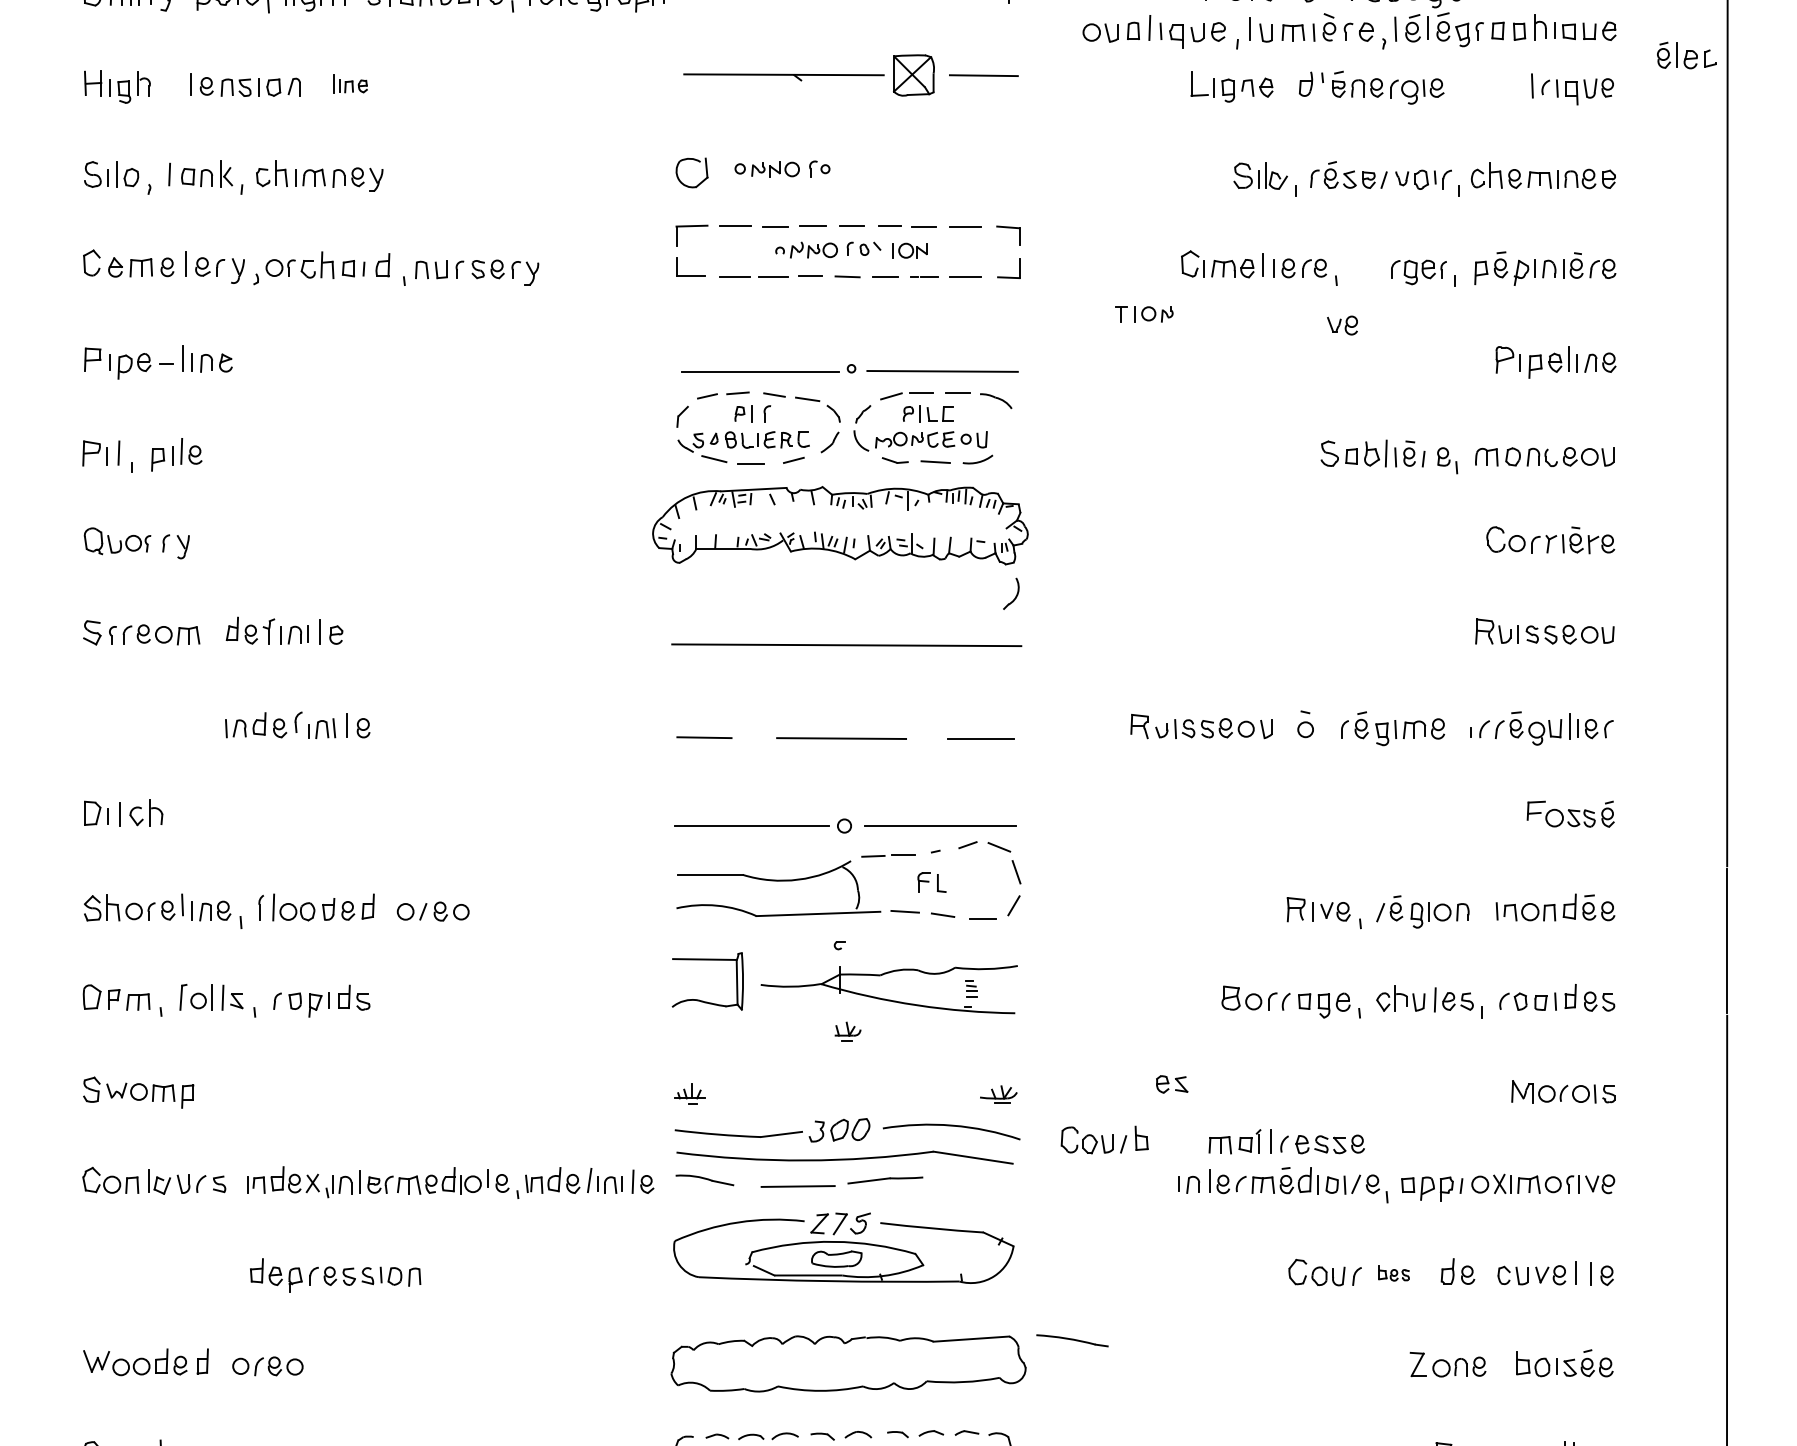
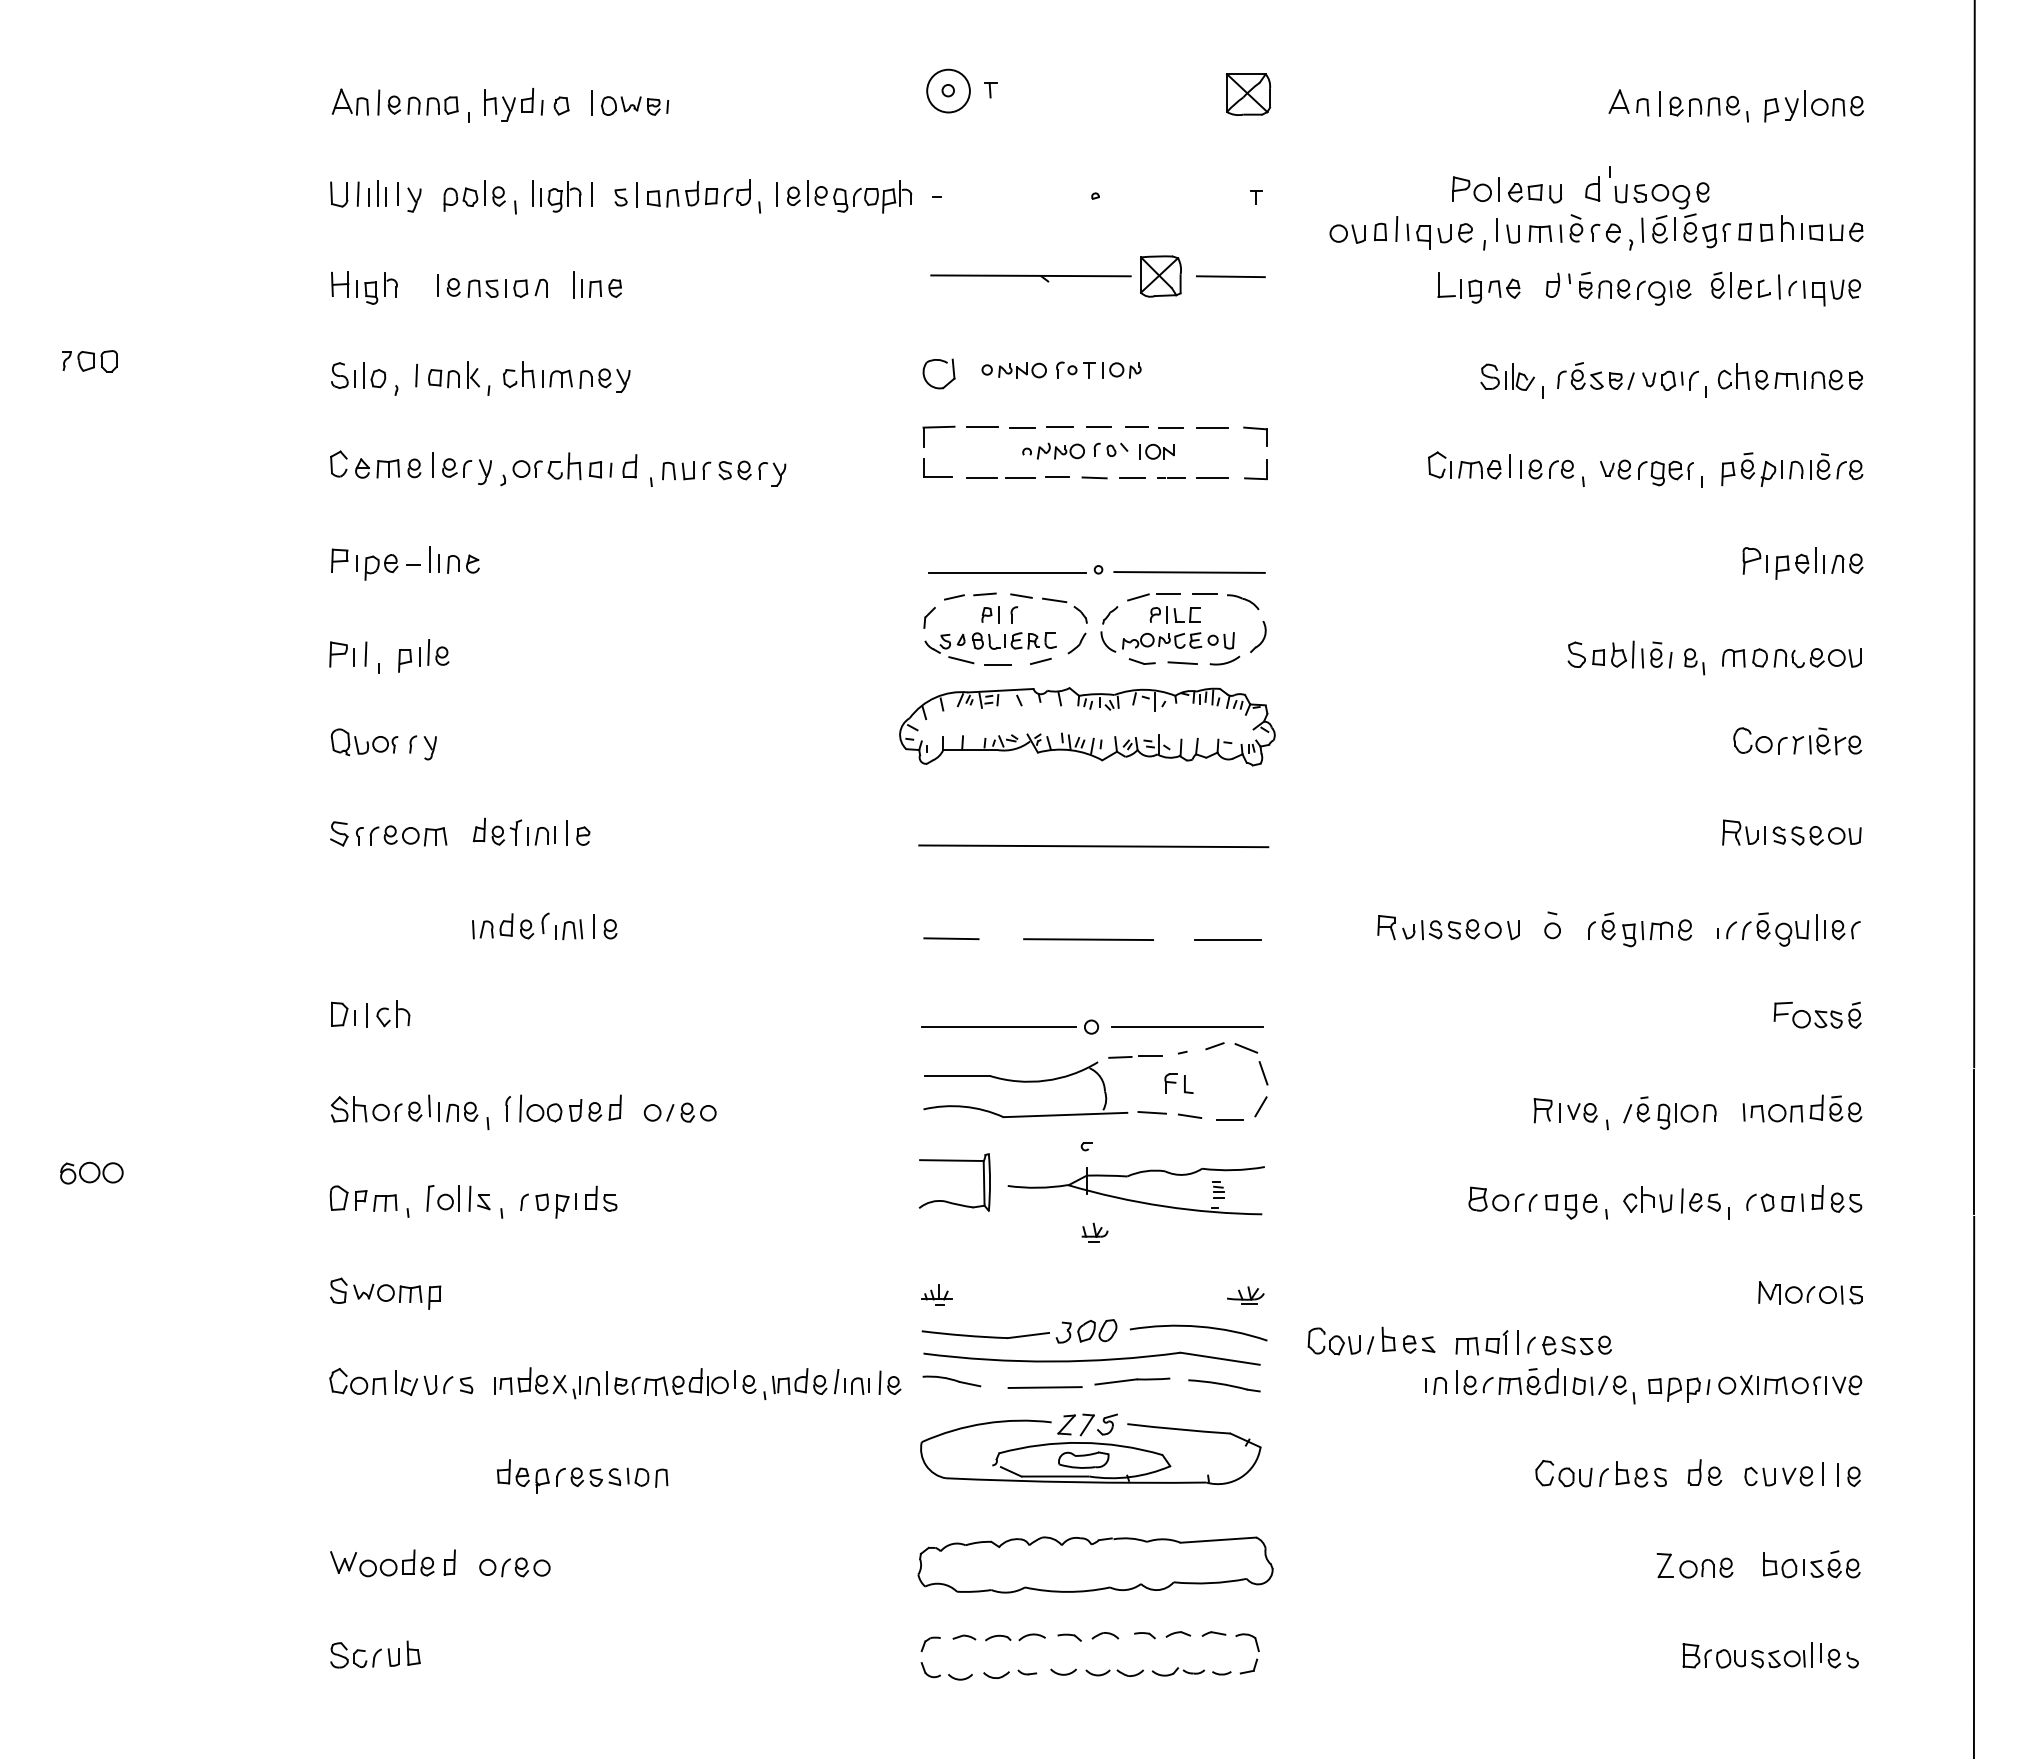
part: (1686, 55) -> (1740, 285), moved
part: (350, 83) -> (597, 284), size x1.43
part: (1144, 314) -> (1112, 370), moved
part: (1342, 325) -> (1615, 469), moved
part: (1011, 593) -> (1258, 636), moved
part: (1172, 1084) -> (1419, 1344), moved
part: (1393, 1273) -> (1640, 1474), size x1.67
part: (1072, 1340) -> (1224, 1385), moved

